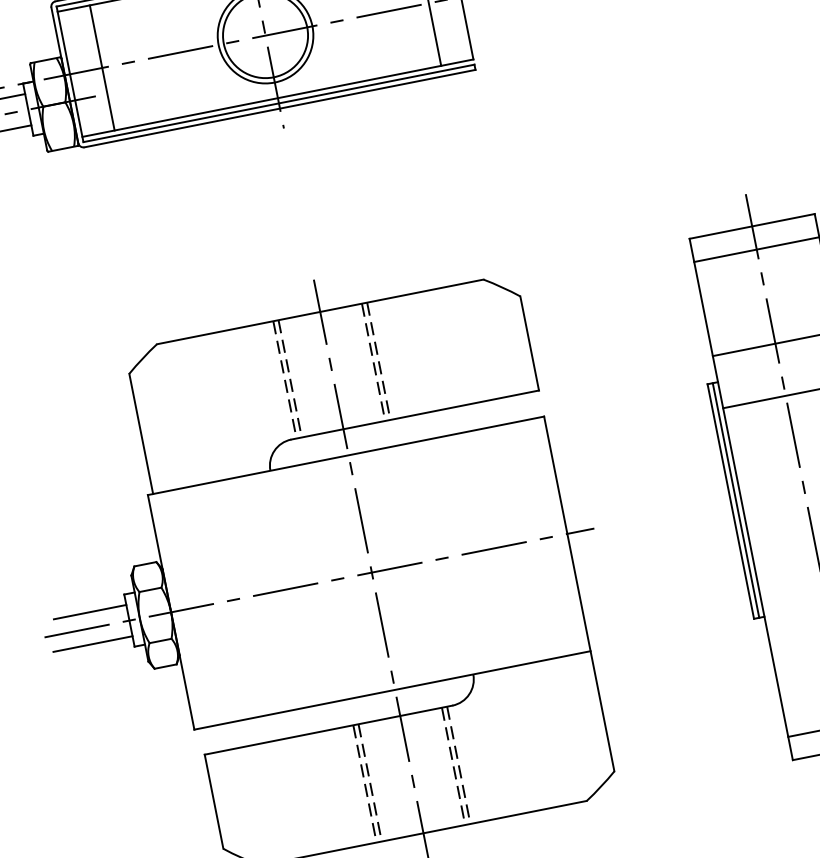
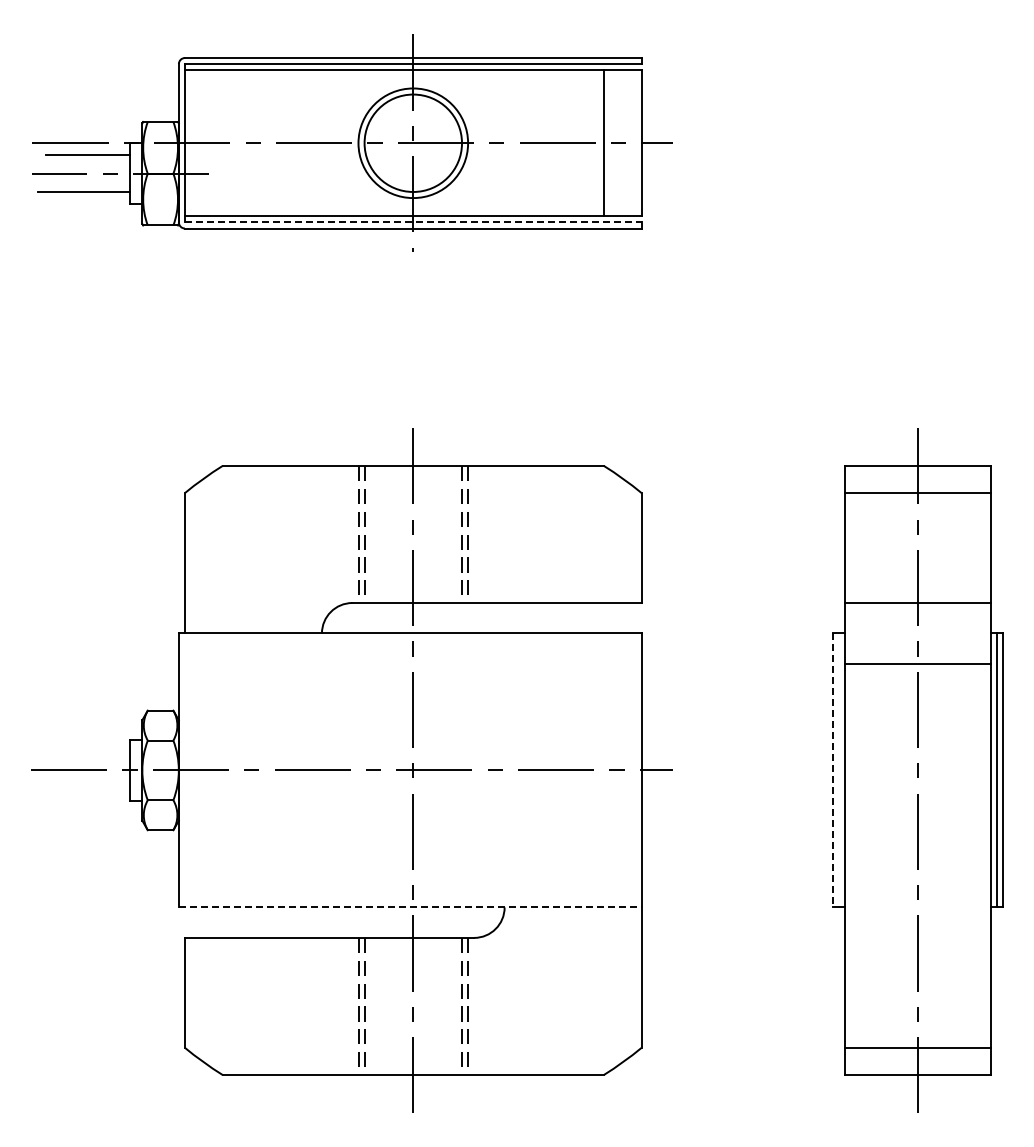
line: (102, 68) -> (222, 143), removed
line: (279, 103) -> (413, 222), solid -> dashed
line: (735, 500) -> (838, 770), removed
line: (730, 501) -> (832, 770), solid -> dashed
line: (89, 612) -> (87, 752), removed
line: (92, 643) -> (83, 788), removed
line: (392, 690) -> (410, 907), solid -> dashed

